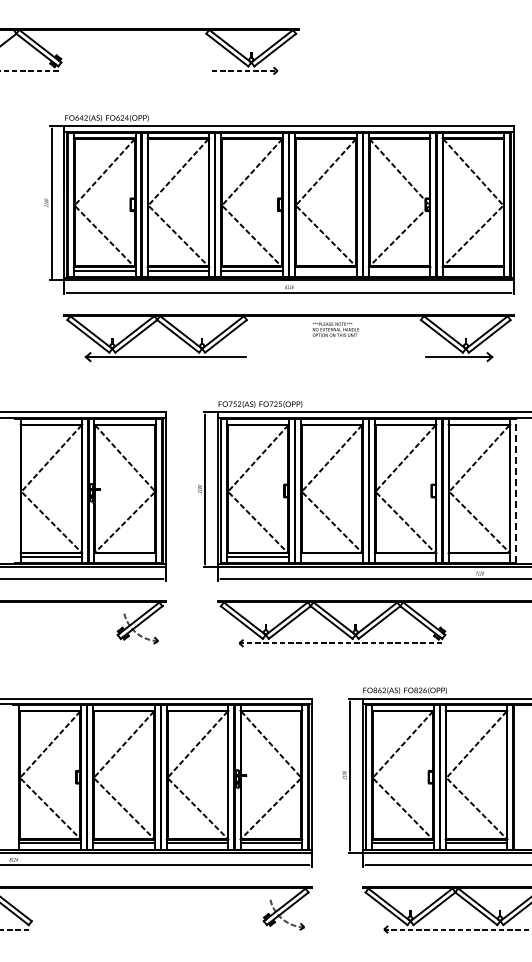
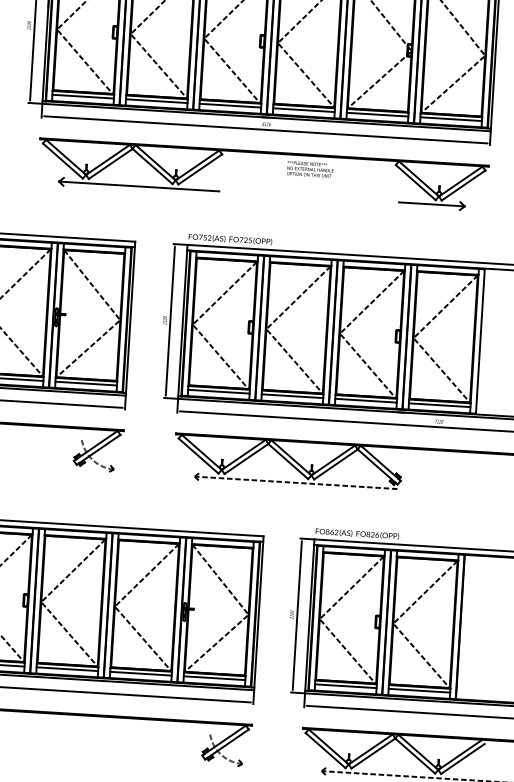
line: (325, 270) -> (303, 109), added
line: (399, 270) -> (377, 114), added
line: (473, 270) -> (451, 118), added
line: (516, 490) -> (480, 341), dashed -> solid
line: (125, 557) -> (86, 384), added
line: (331, 557) -> (292, 396), added
line: (405, 557) -> (365, 401), added
line: (479, 557) -> (439, 405), added

